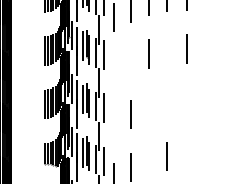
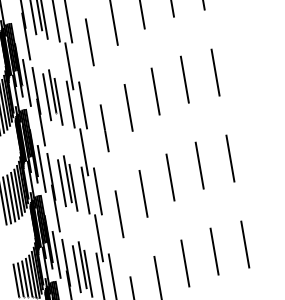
line: (167, 49) -> (184, 78), added
line: (130, 60) -> (128, 106), added
line: (113, 70) -> (103, 127), added
line: (186, 101) -> (230, 157), added
line: (166, 102) -> (197, 164), added
line: (148, 107) -> (170, 177), added
line: (114, 123) -> (119, 213), added
line: (186, 155) -> (245, 244), added
line: (148, 160) -> (185, 263), added

